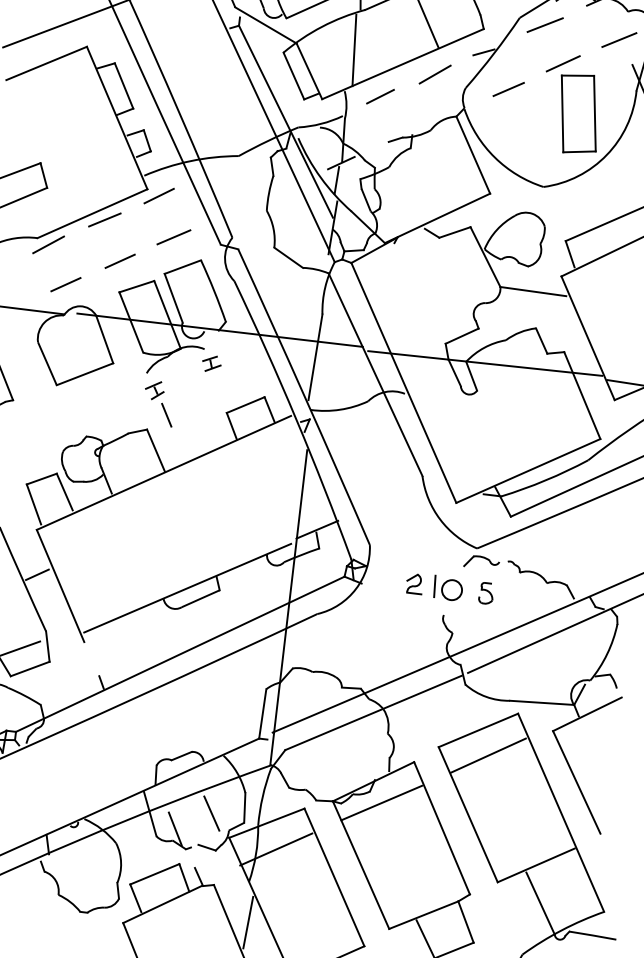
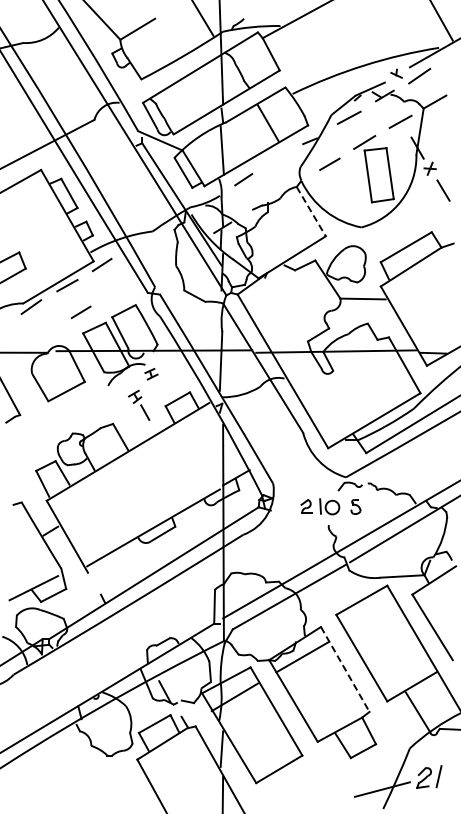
line: (434, 74) -> (278, 160), removed
line: (473, 154) -> (311, 211), solid -> dashed
line: (173, 236) -> (115, 291), removed
line: (66, 284) -> (46, 332), removed
part: (159, 402) -> (139, 404), moved
line: (488, 755) -> (370, 616), removed
line: (210, 813) -> (187, 678), removed
line: (442, 828) -> (345, 669), solid -> dashed

